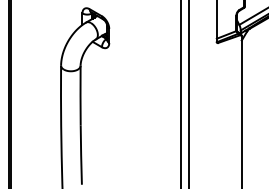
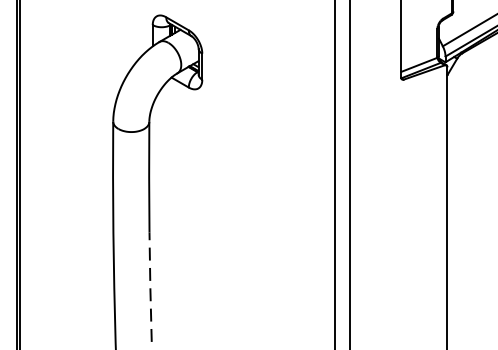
line: (81, 155) -> (150, 287), solid -> dashed

